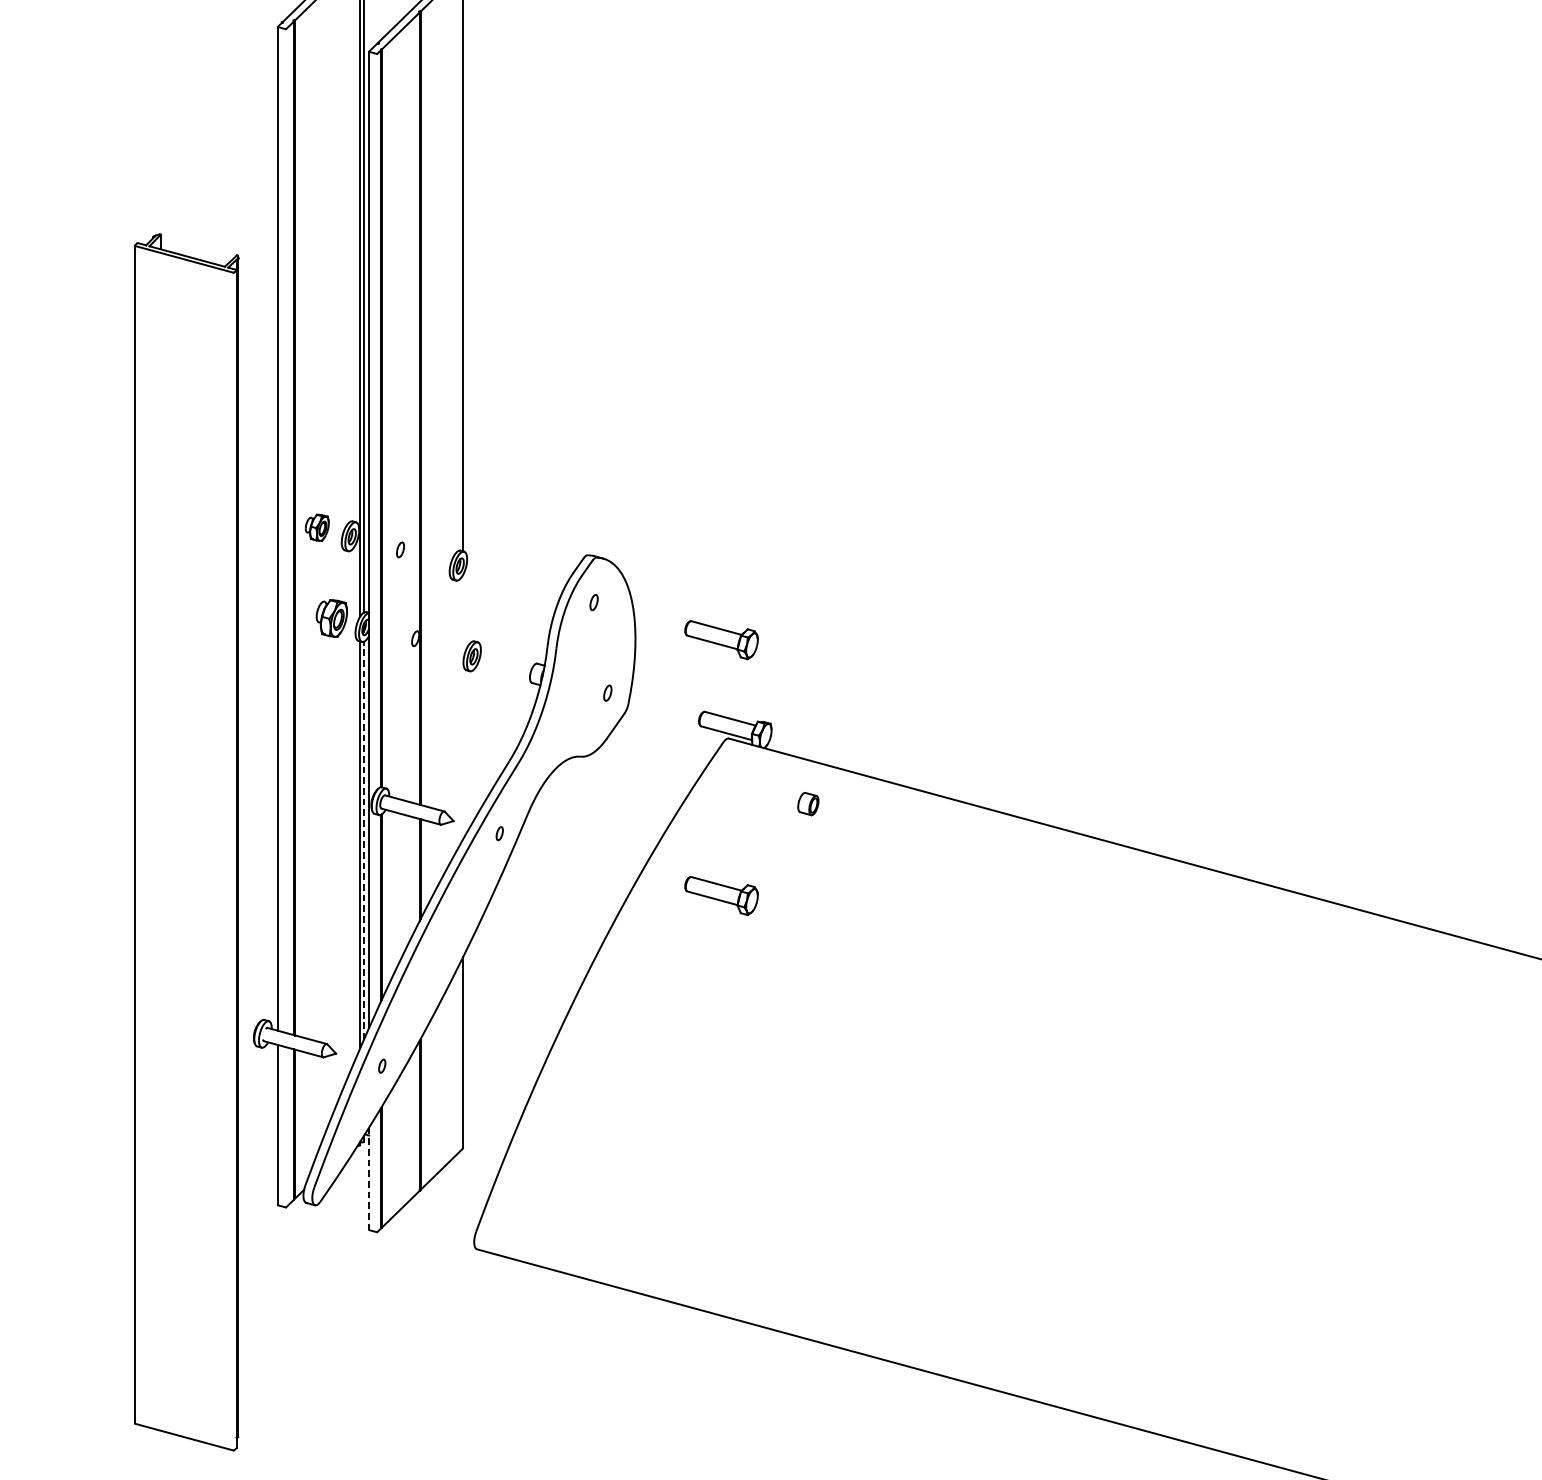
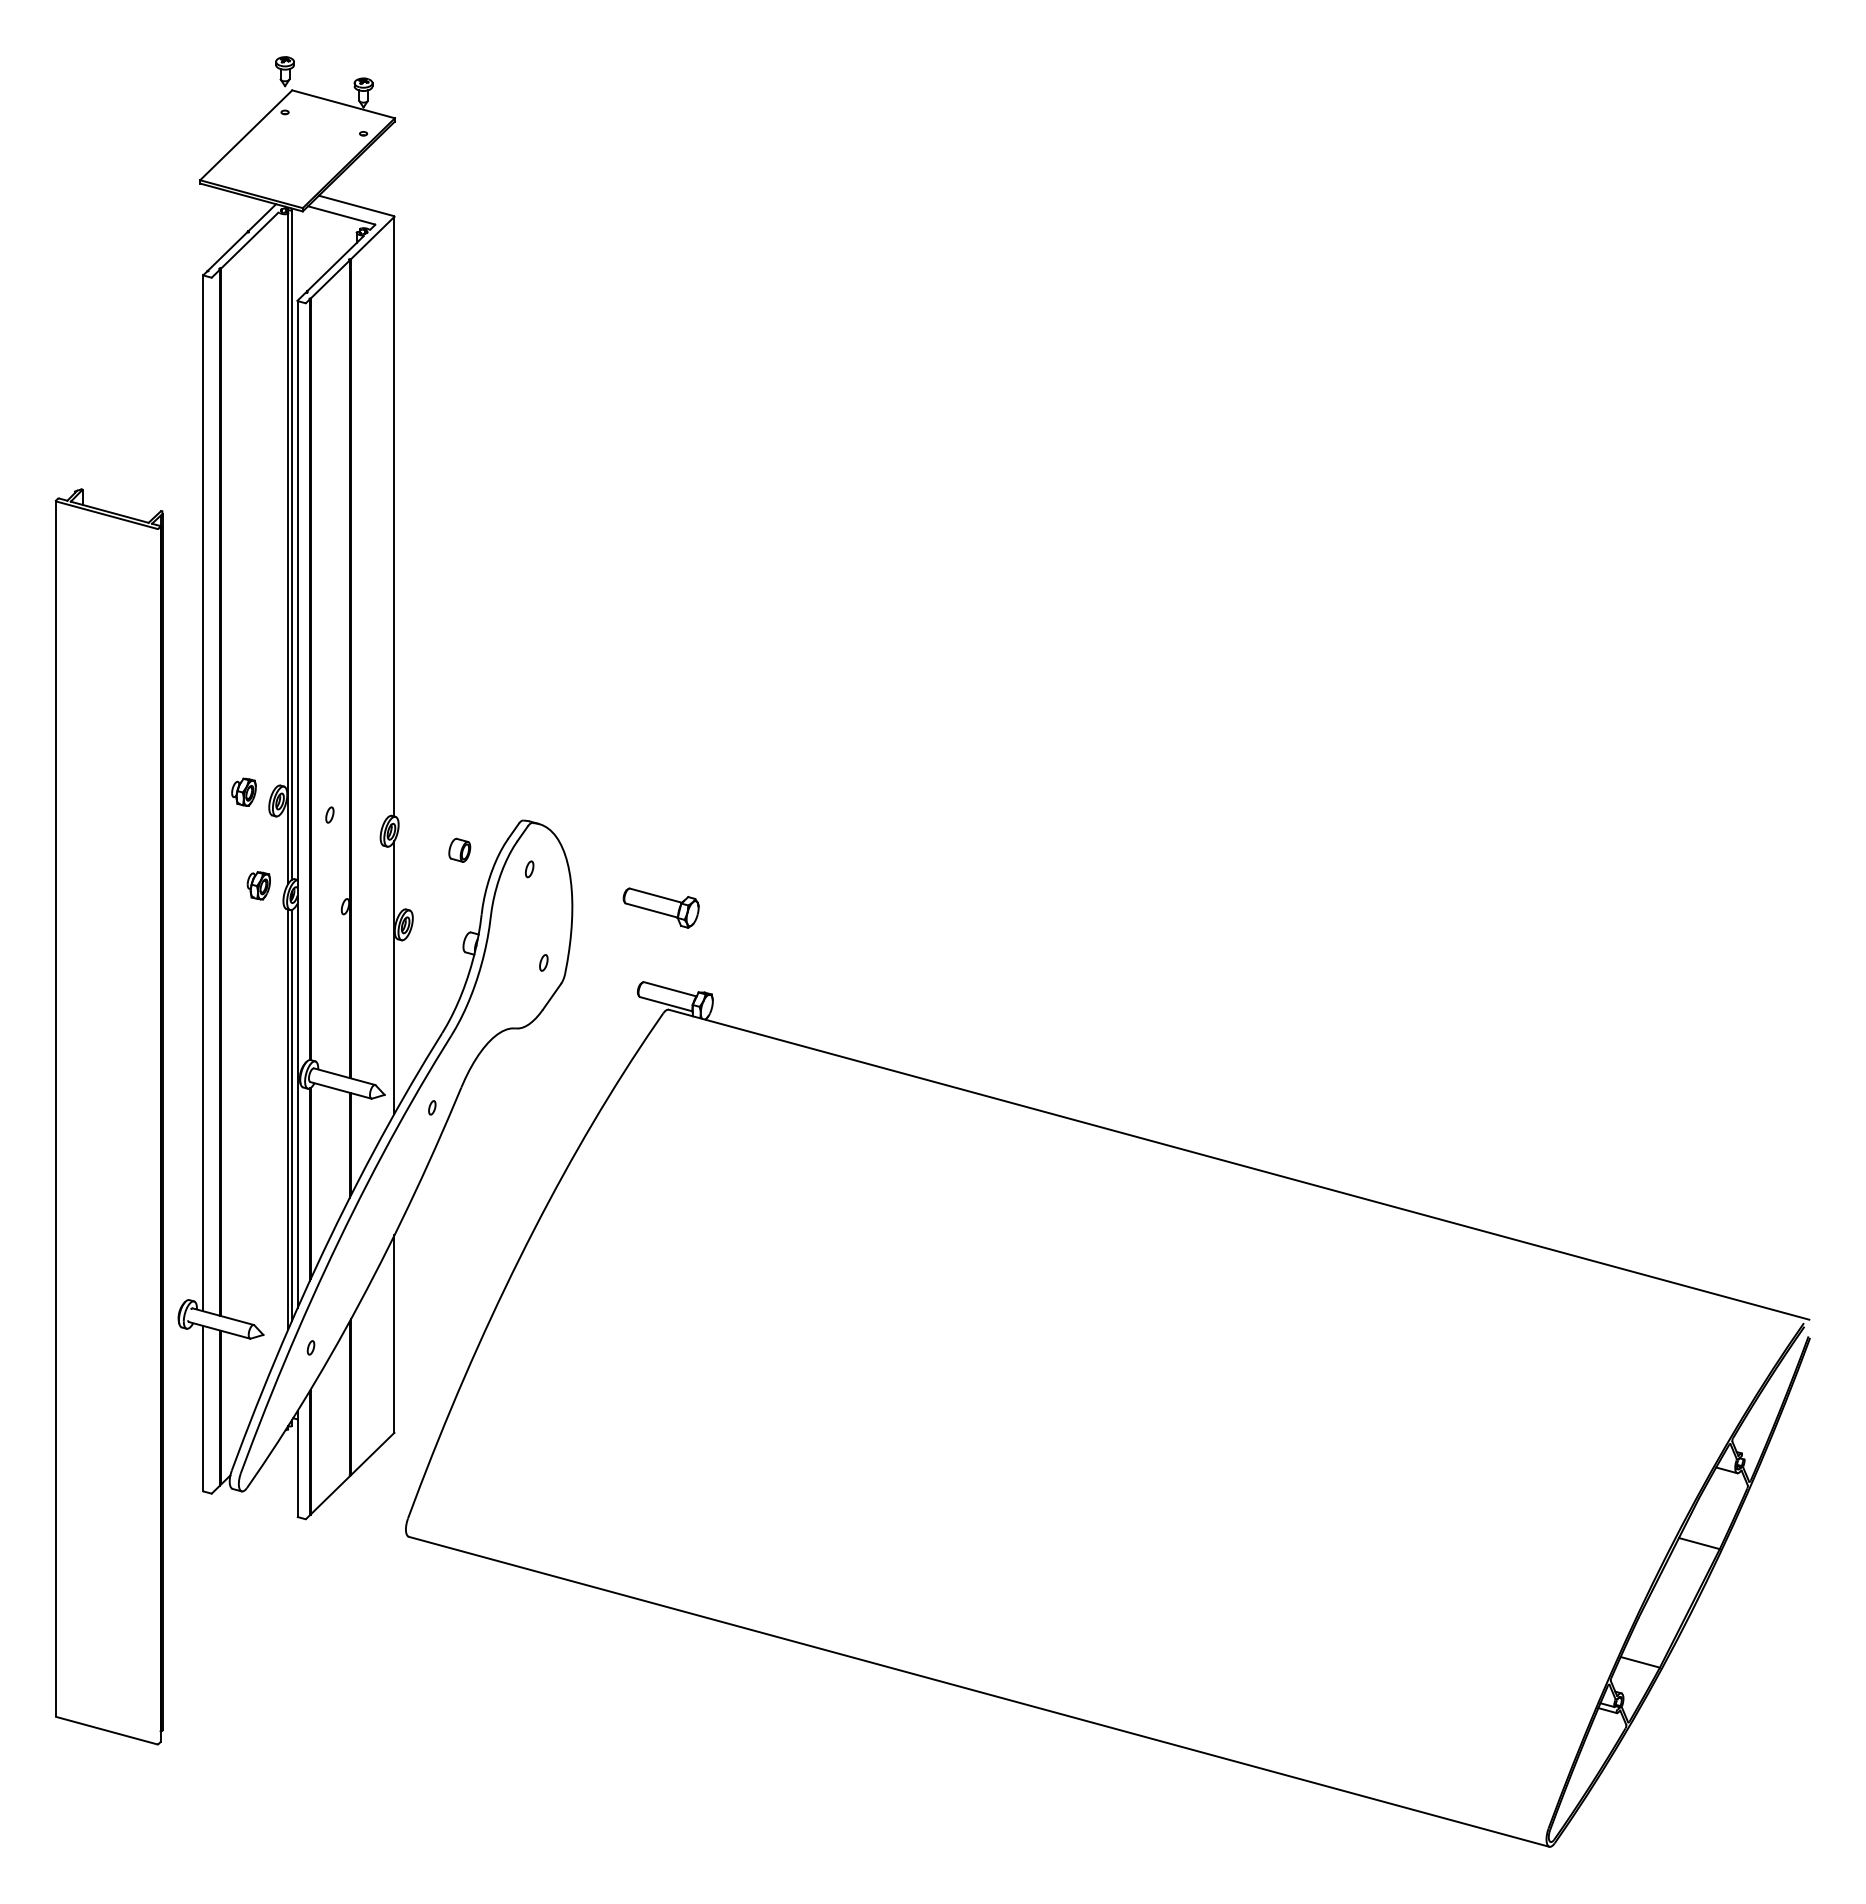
part: (331, 618) -> (258, 885), size x0.71
line: (463, 707) -> (394, 977), added
part: (808, 803) -> (459, 849), moved
line: (364, 840) -> (292, 1114), dashed -> solid
part: (720, 895) -> (660, 1171), removed
line: (369, 1178) -> (297, 1463), dashed -> solid

